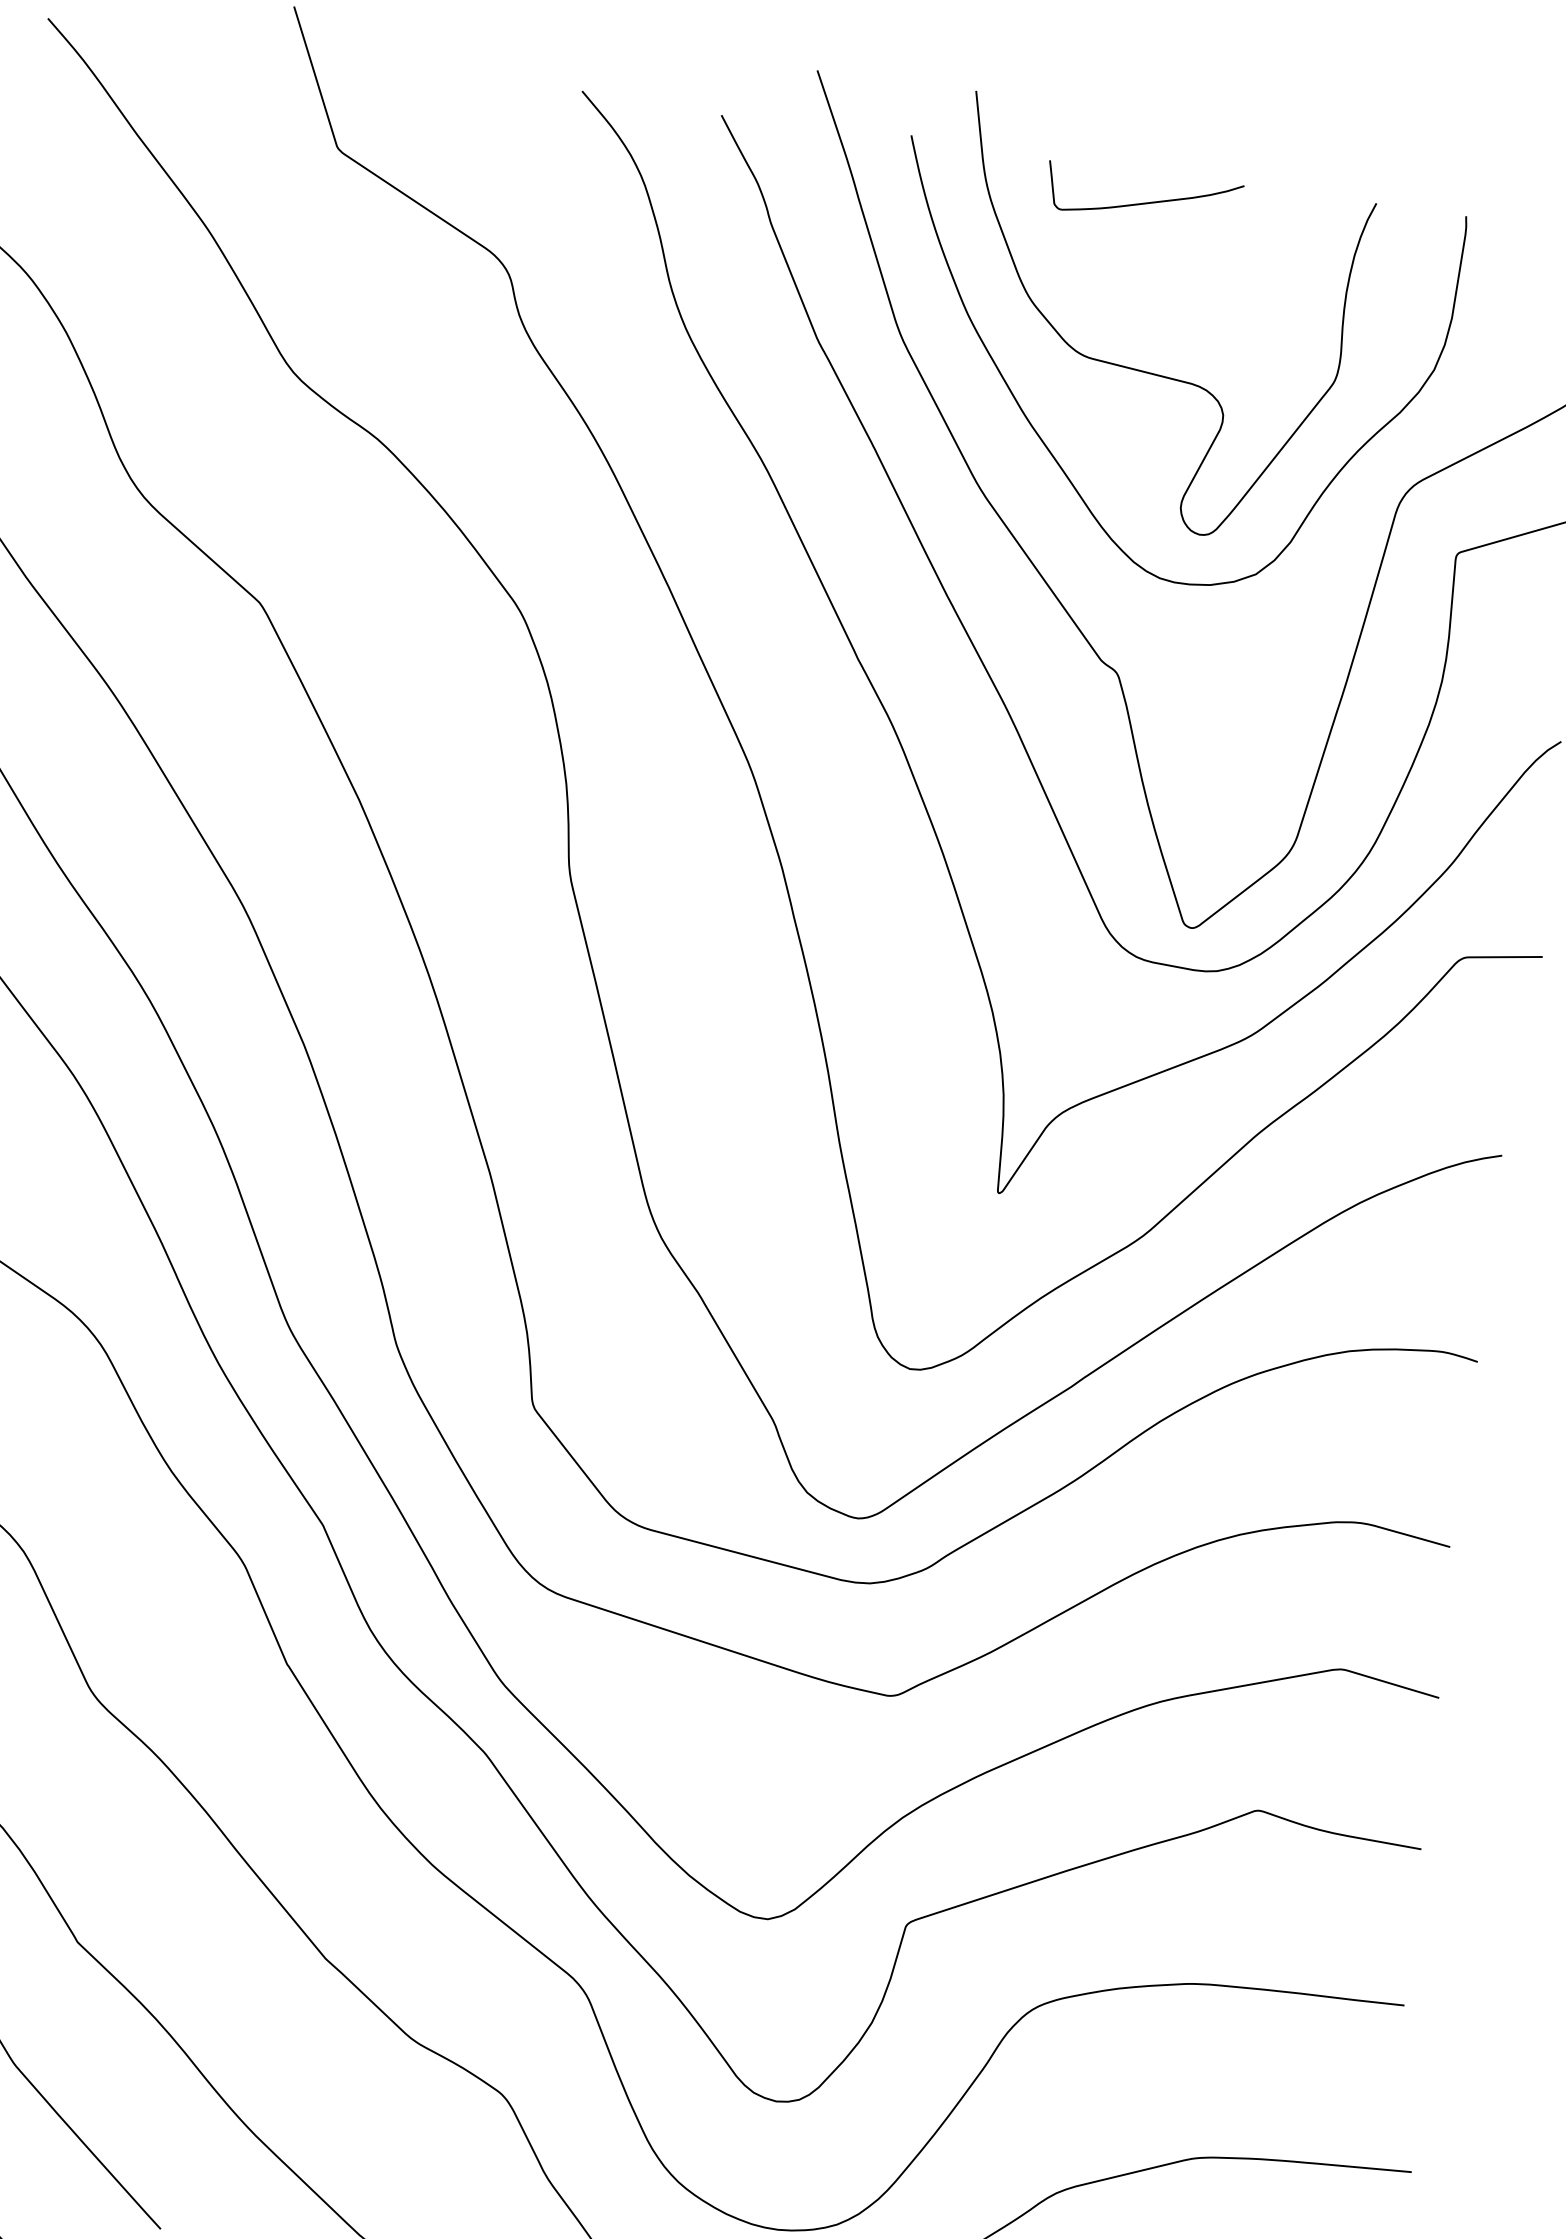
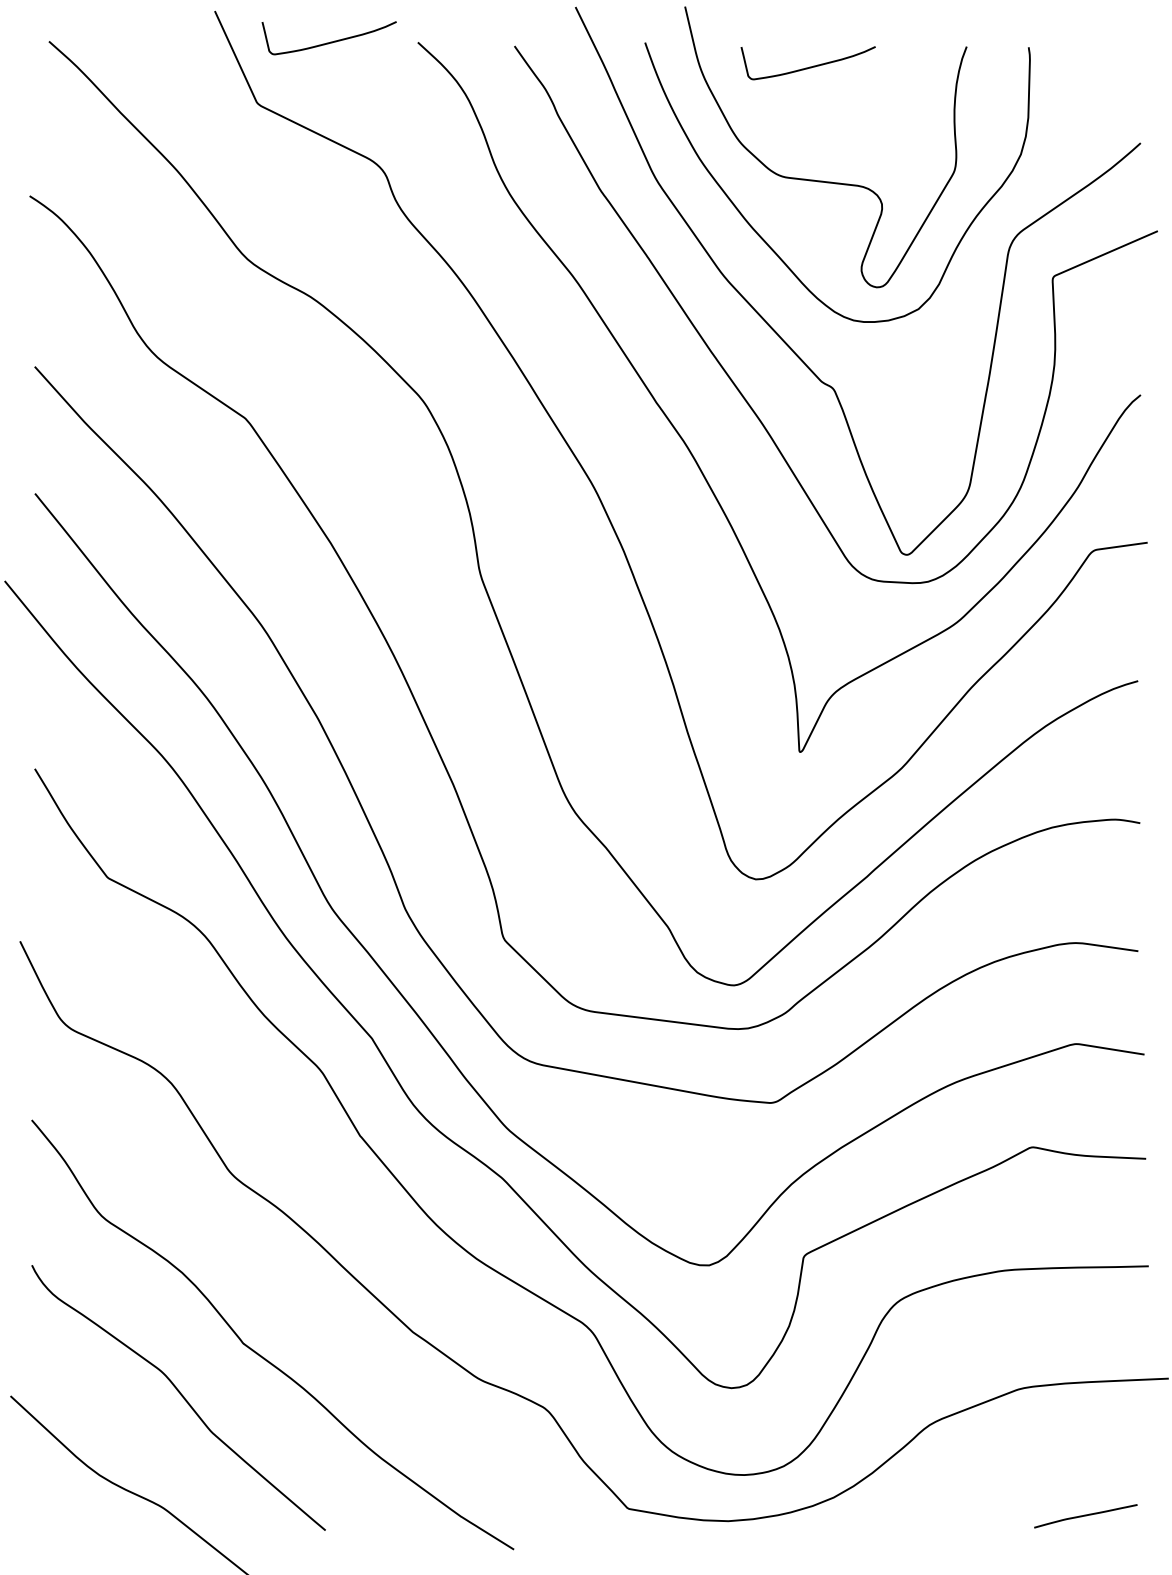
curve: (455, 72) -> (330, 41), added

